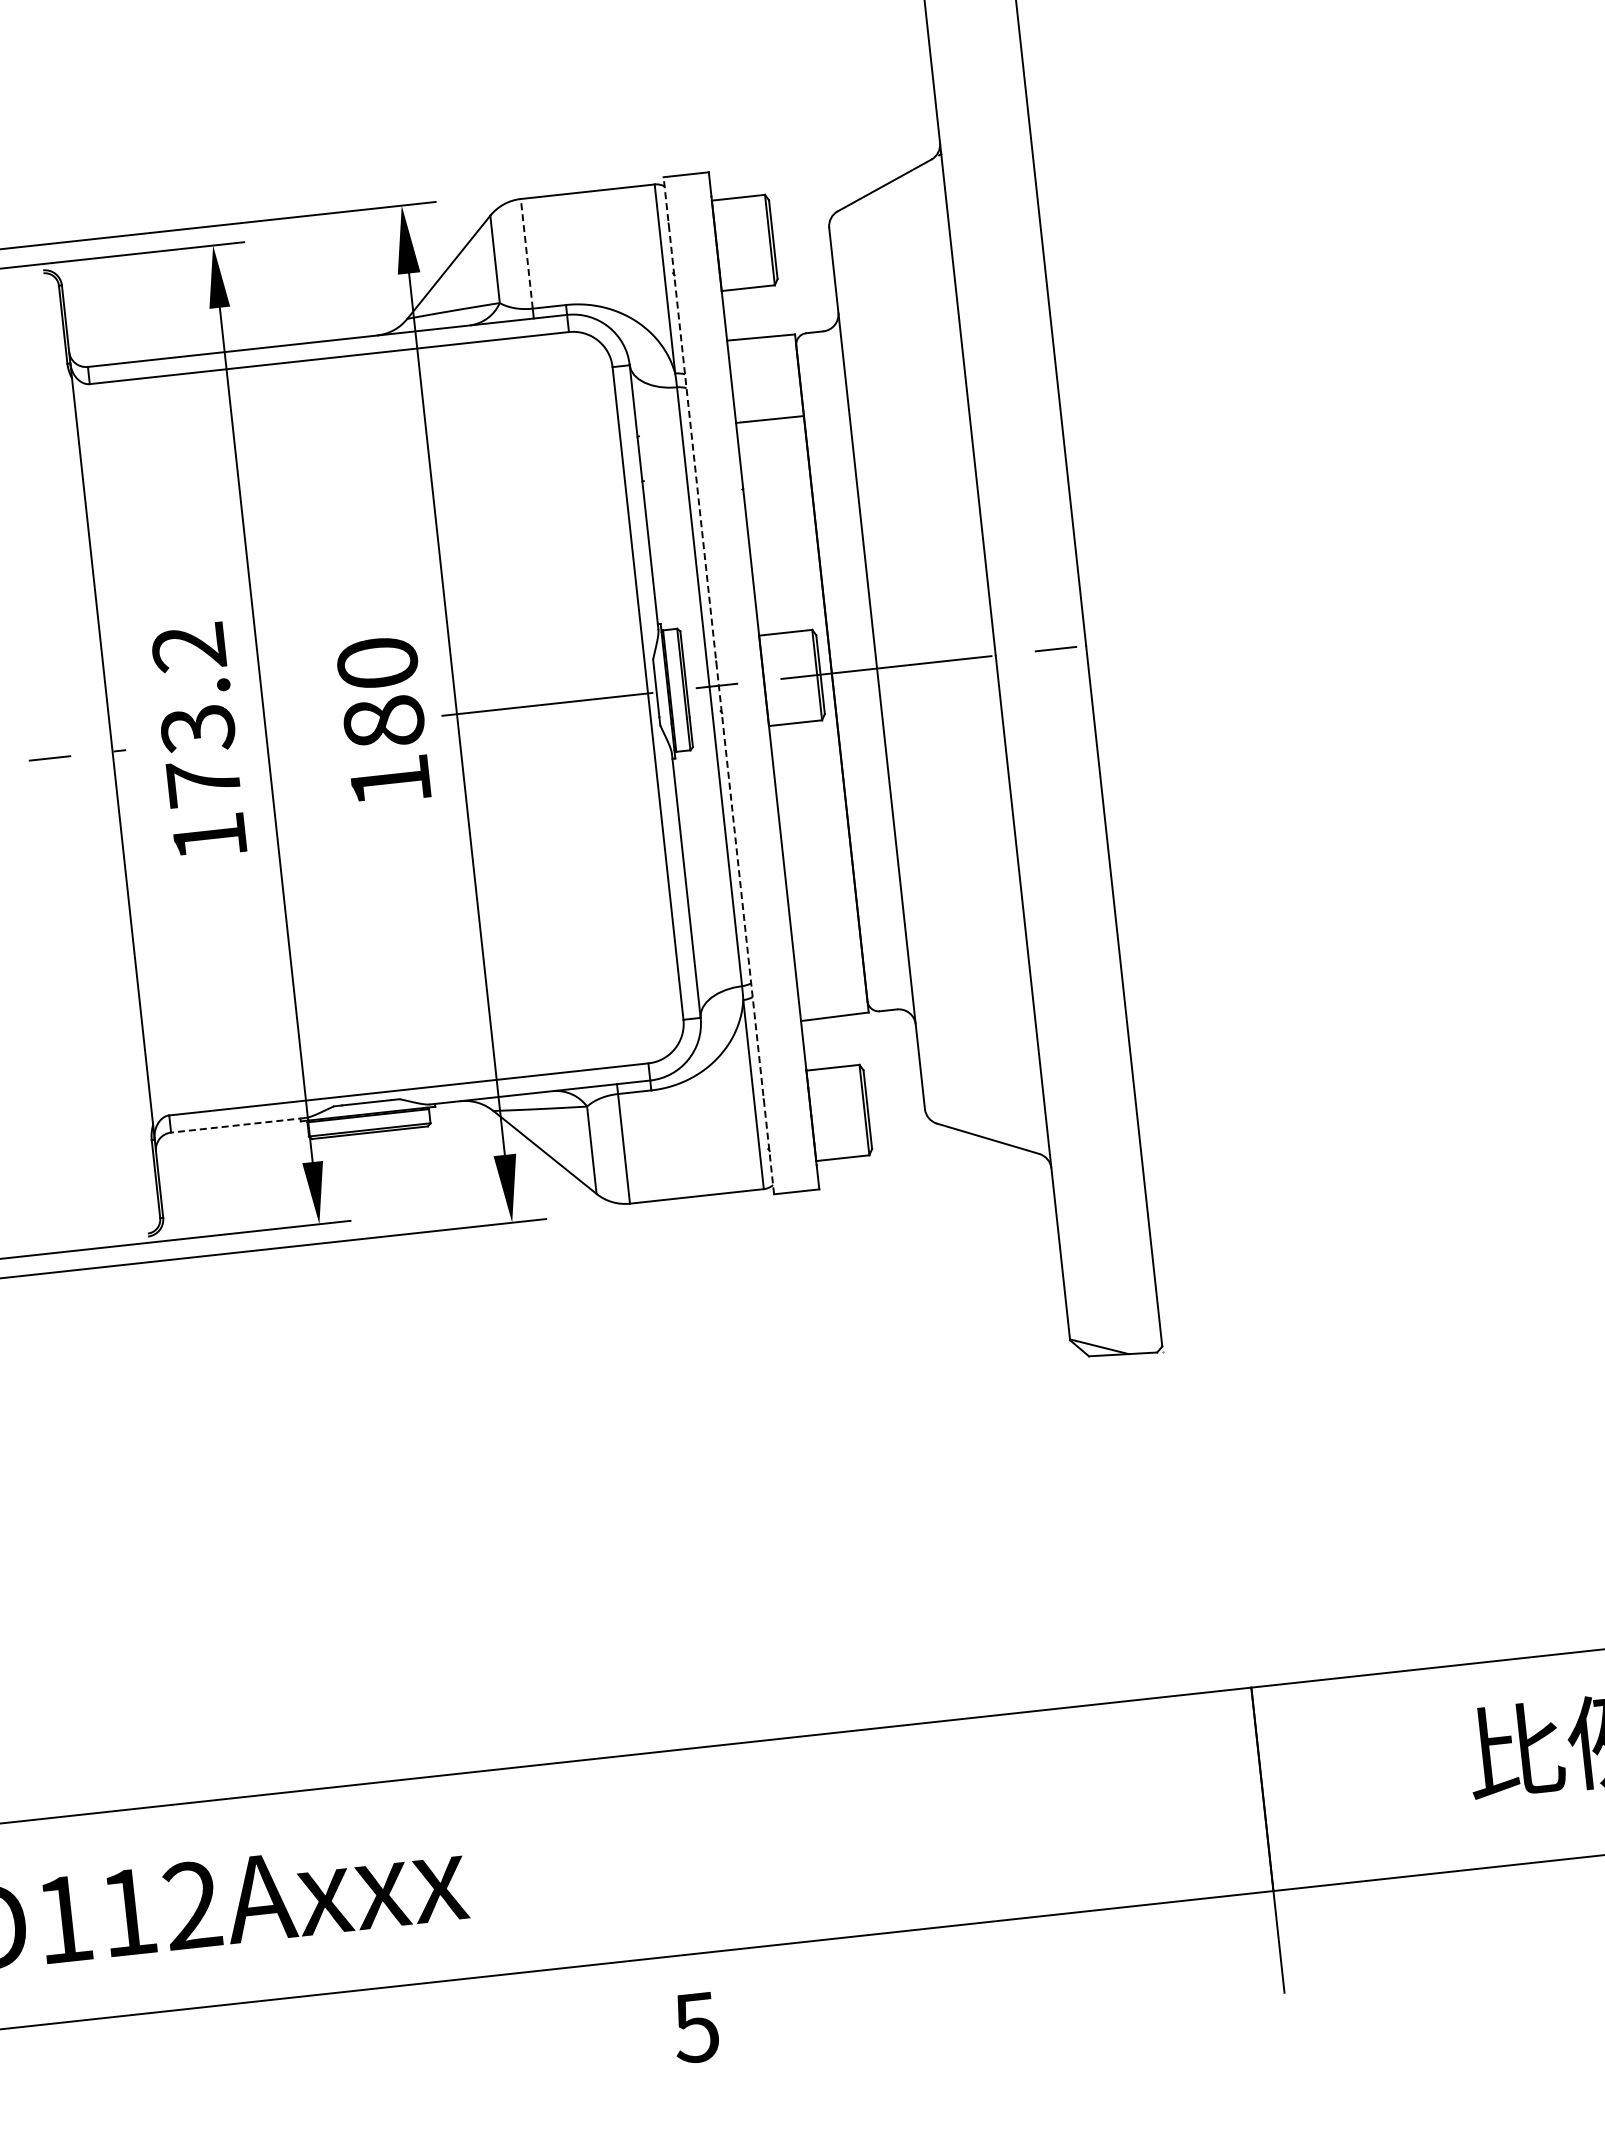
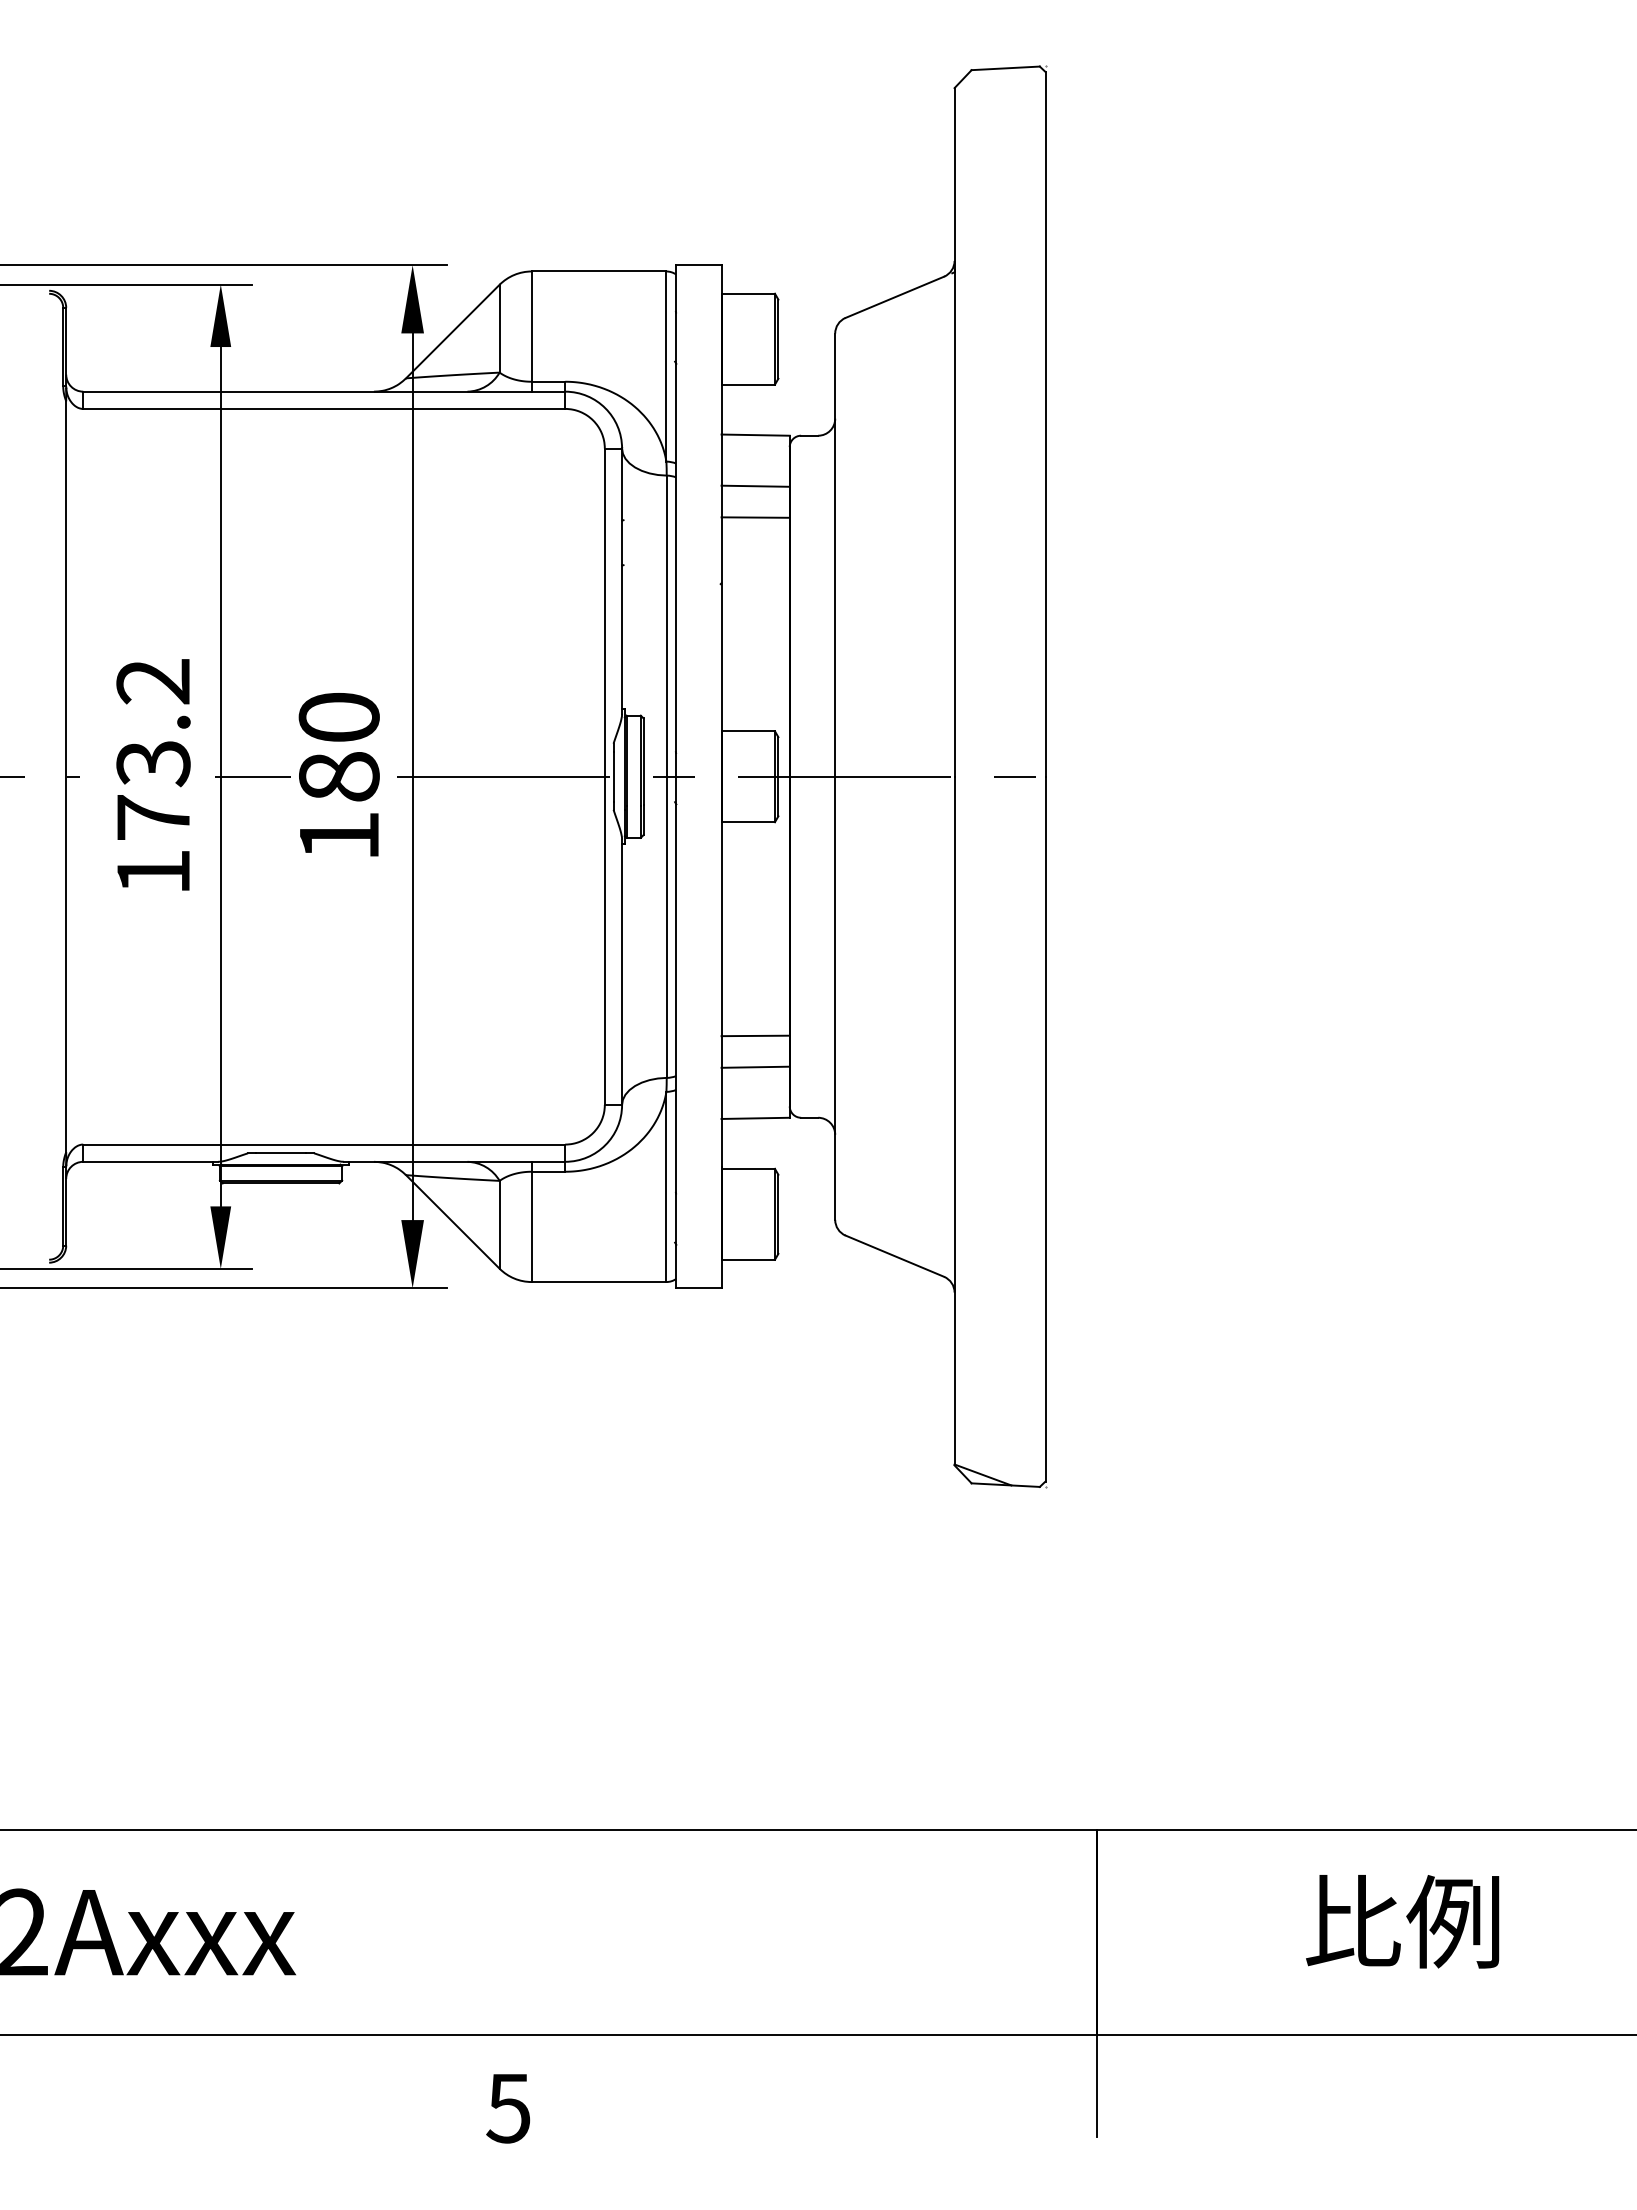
line: (526, 253) -> (531, 326), dashed -> solid
line: (766, 387) -> (755, 485), added
line: (719, 685) -> (676, 776), dashed -> solid
line: (297, 731) -> (252, 776), added
line: (825, 934) -> (755, 1035), added
line: (829, 965) -> (755, 1066), added
line: (237, 1125) -> (150, 1161), dashed -> solid

